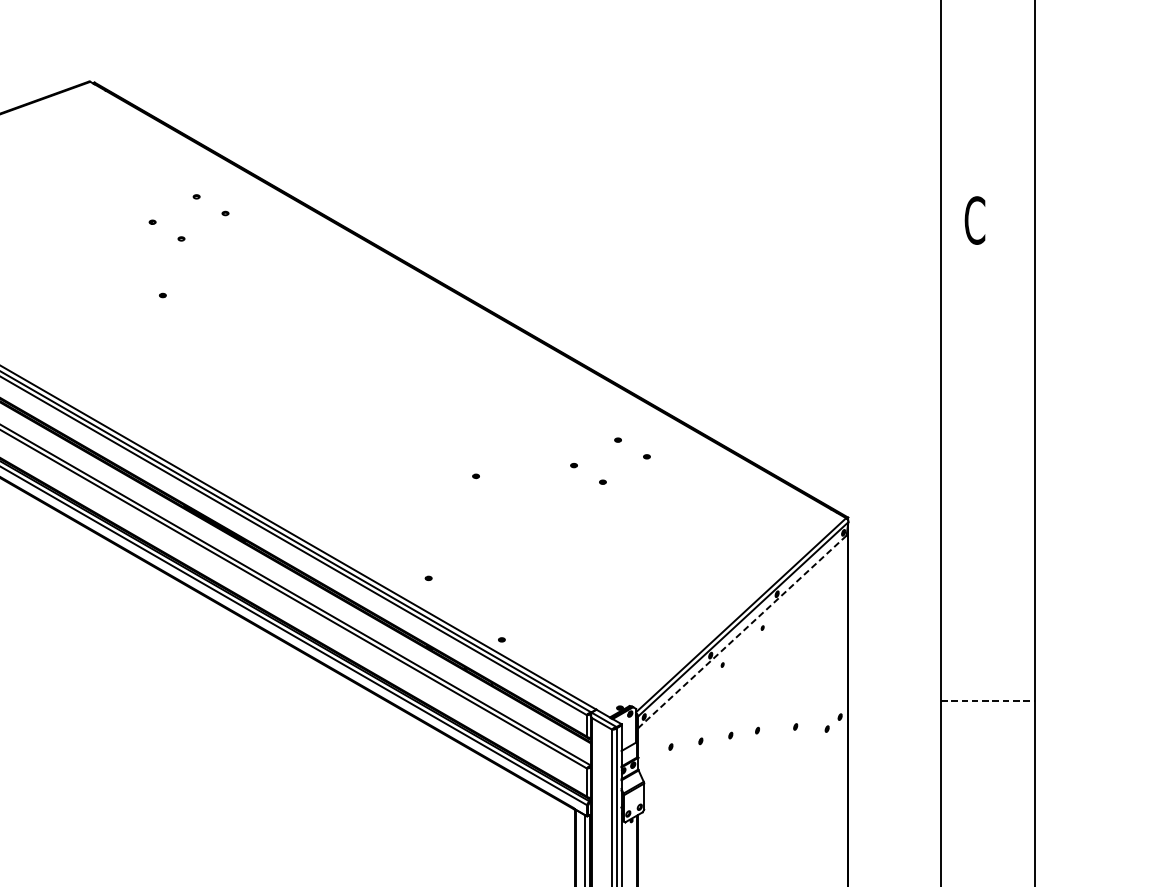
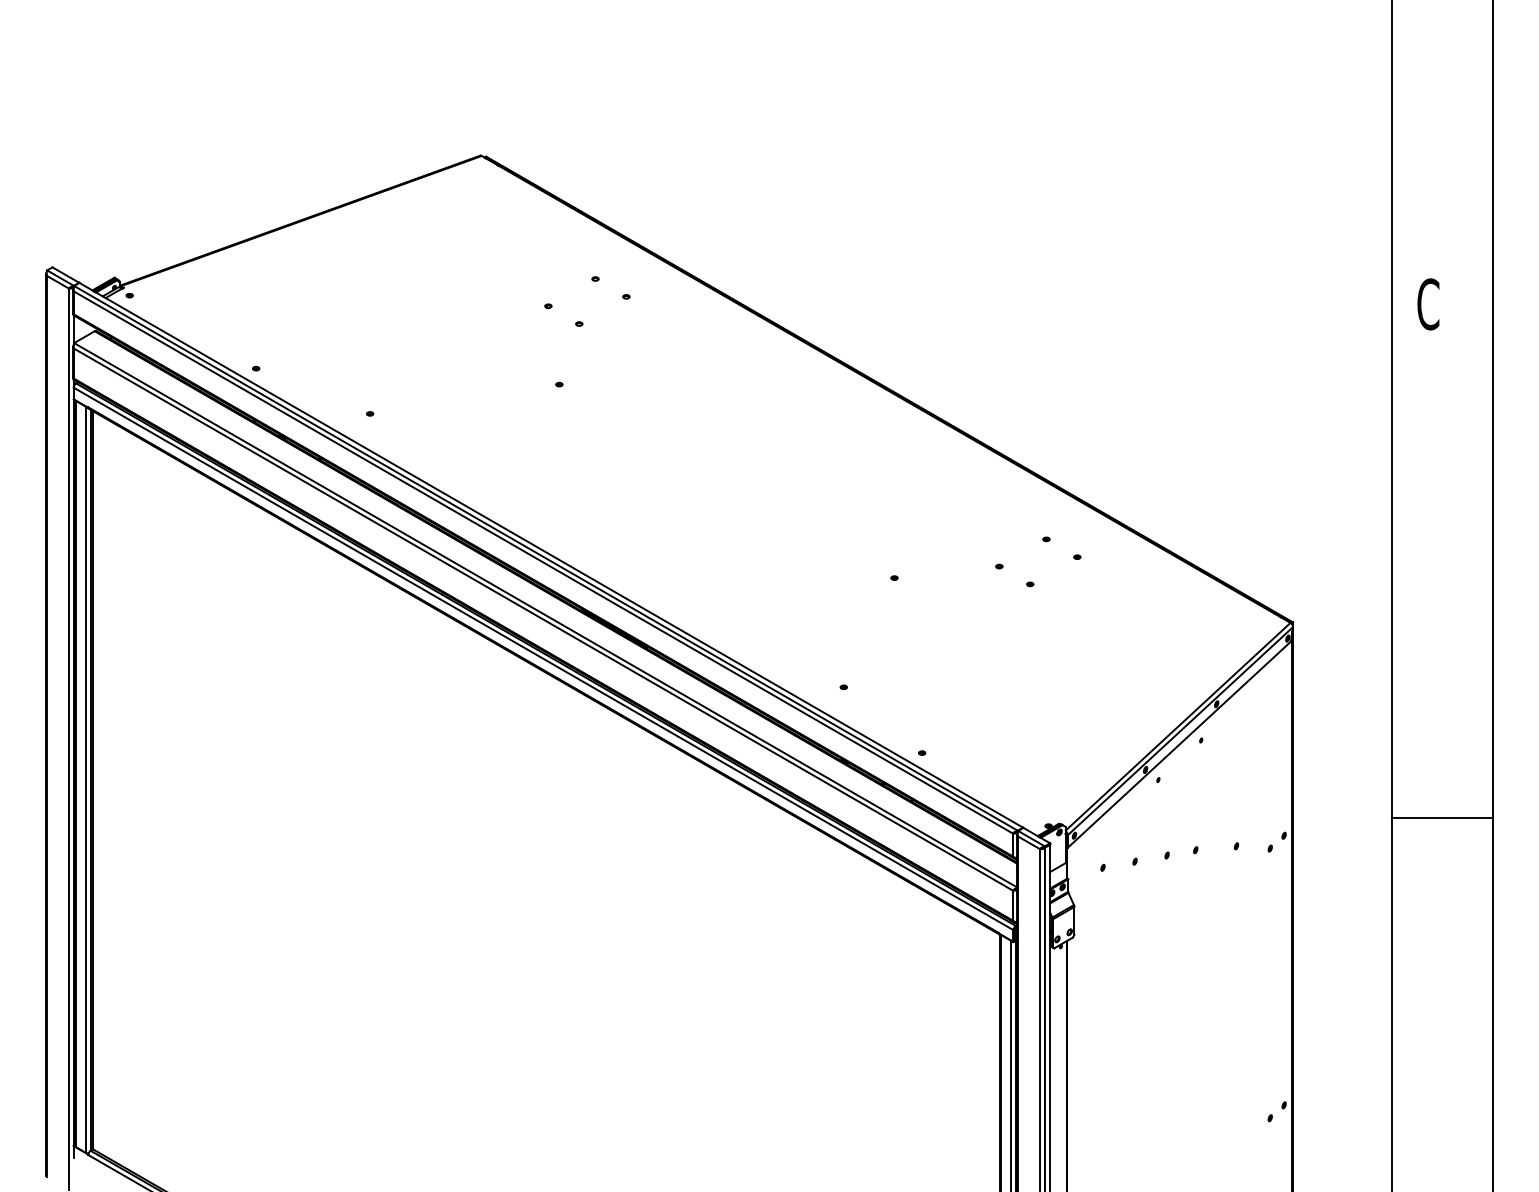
line: (742, 631) -> (1179, 744), dashed -> solid
line: (988, 700) -> (1442, 818), dashed -> solid

